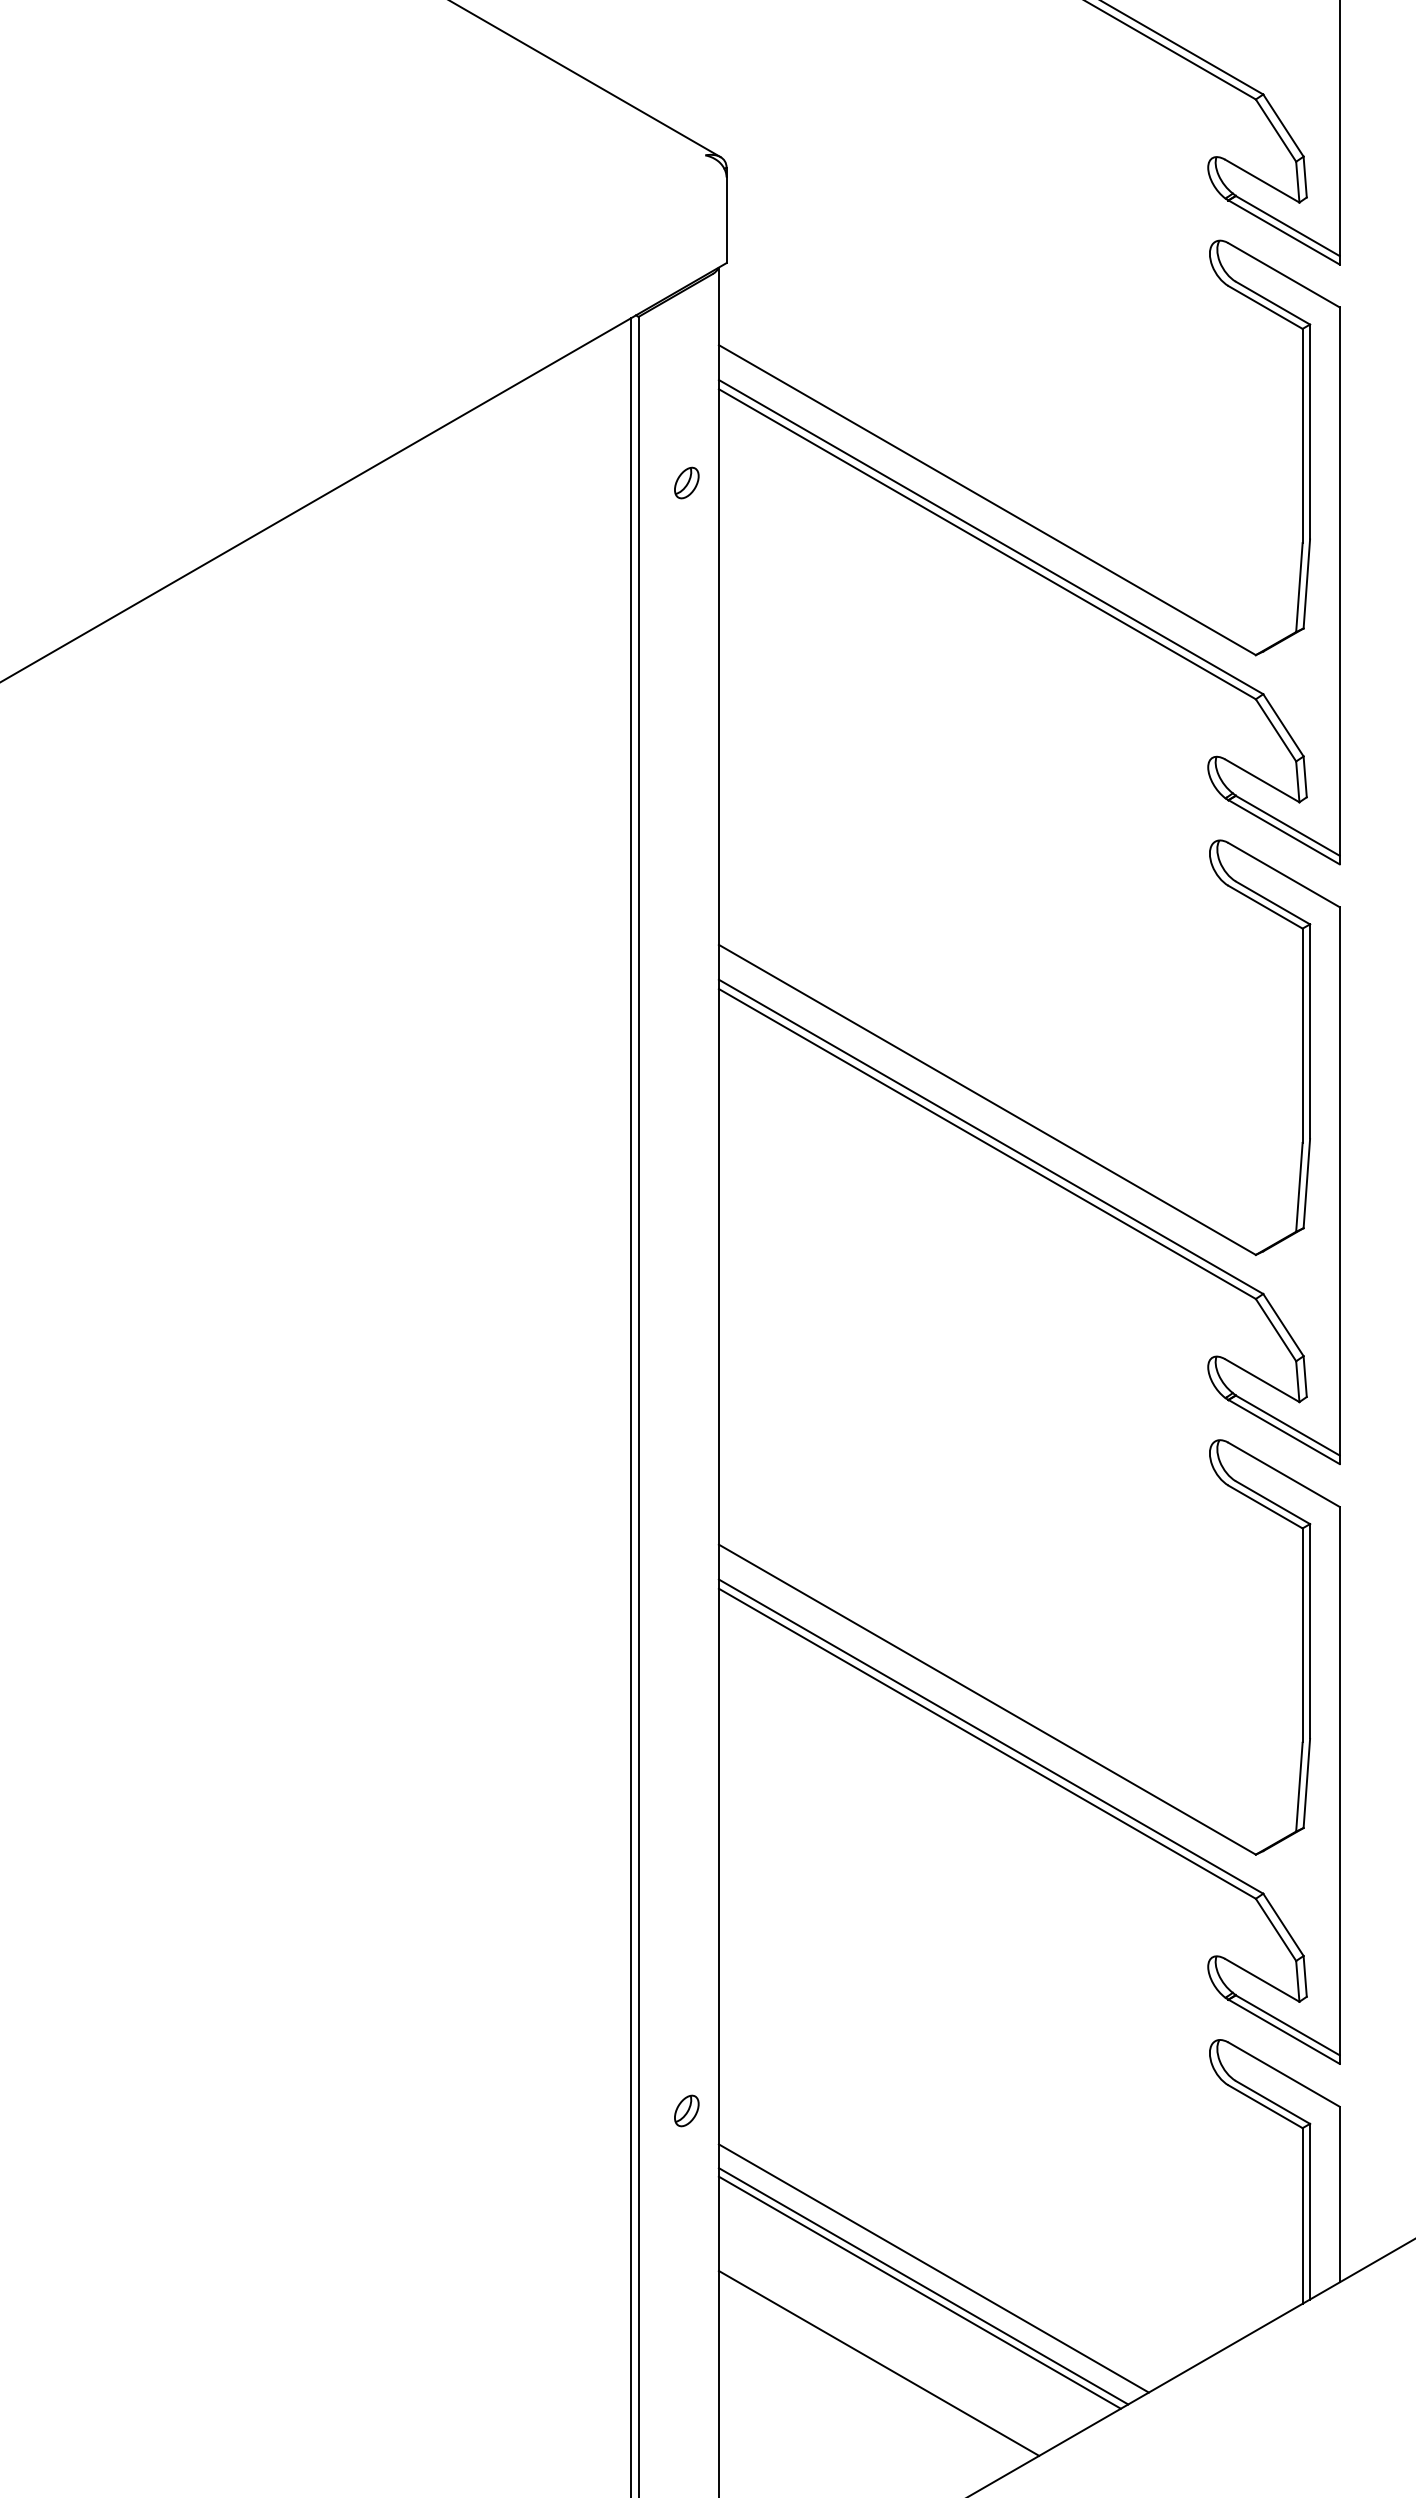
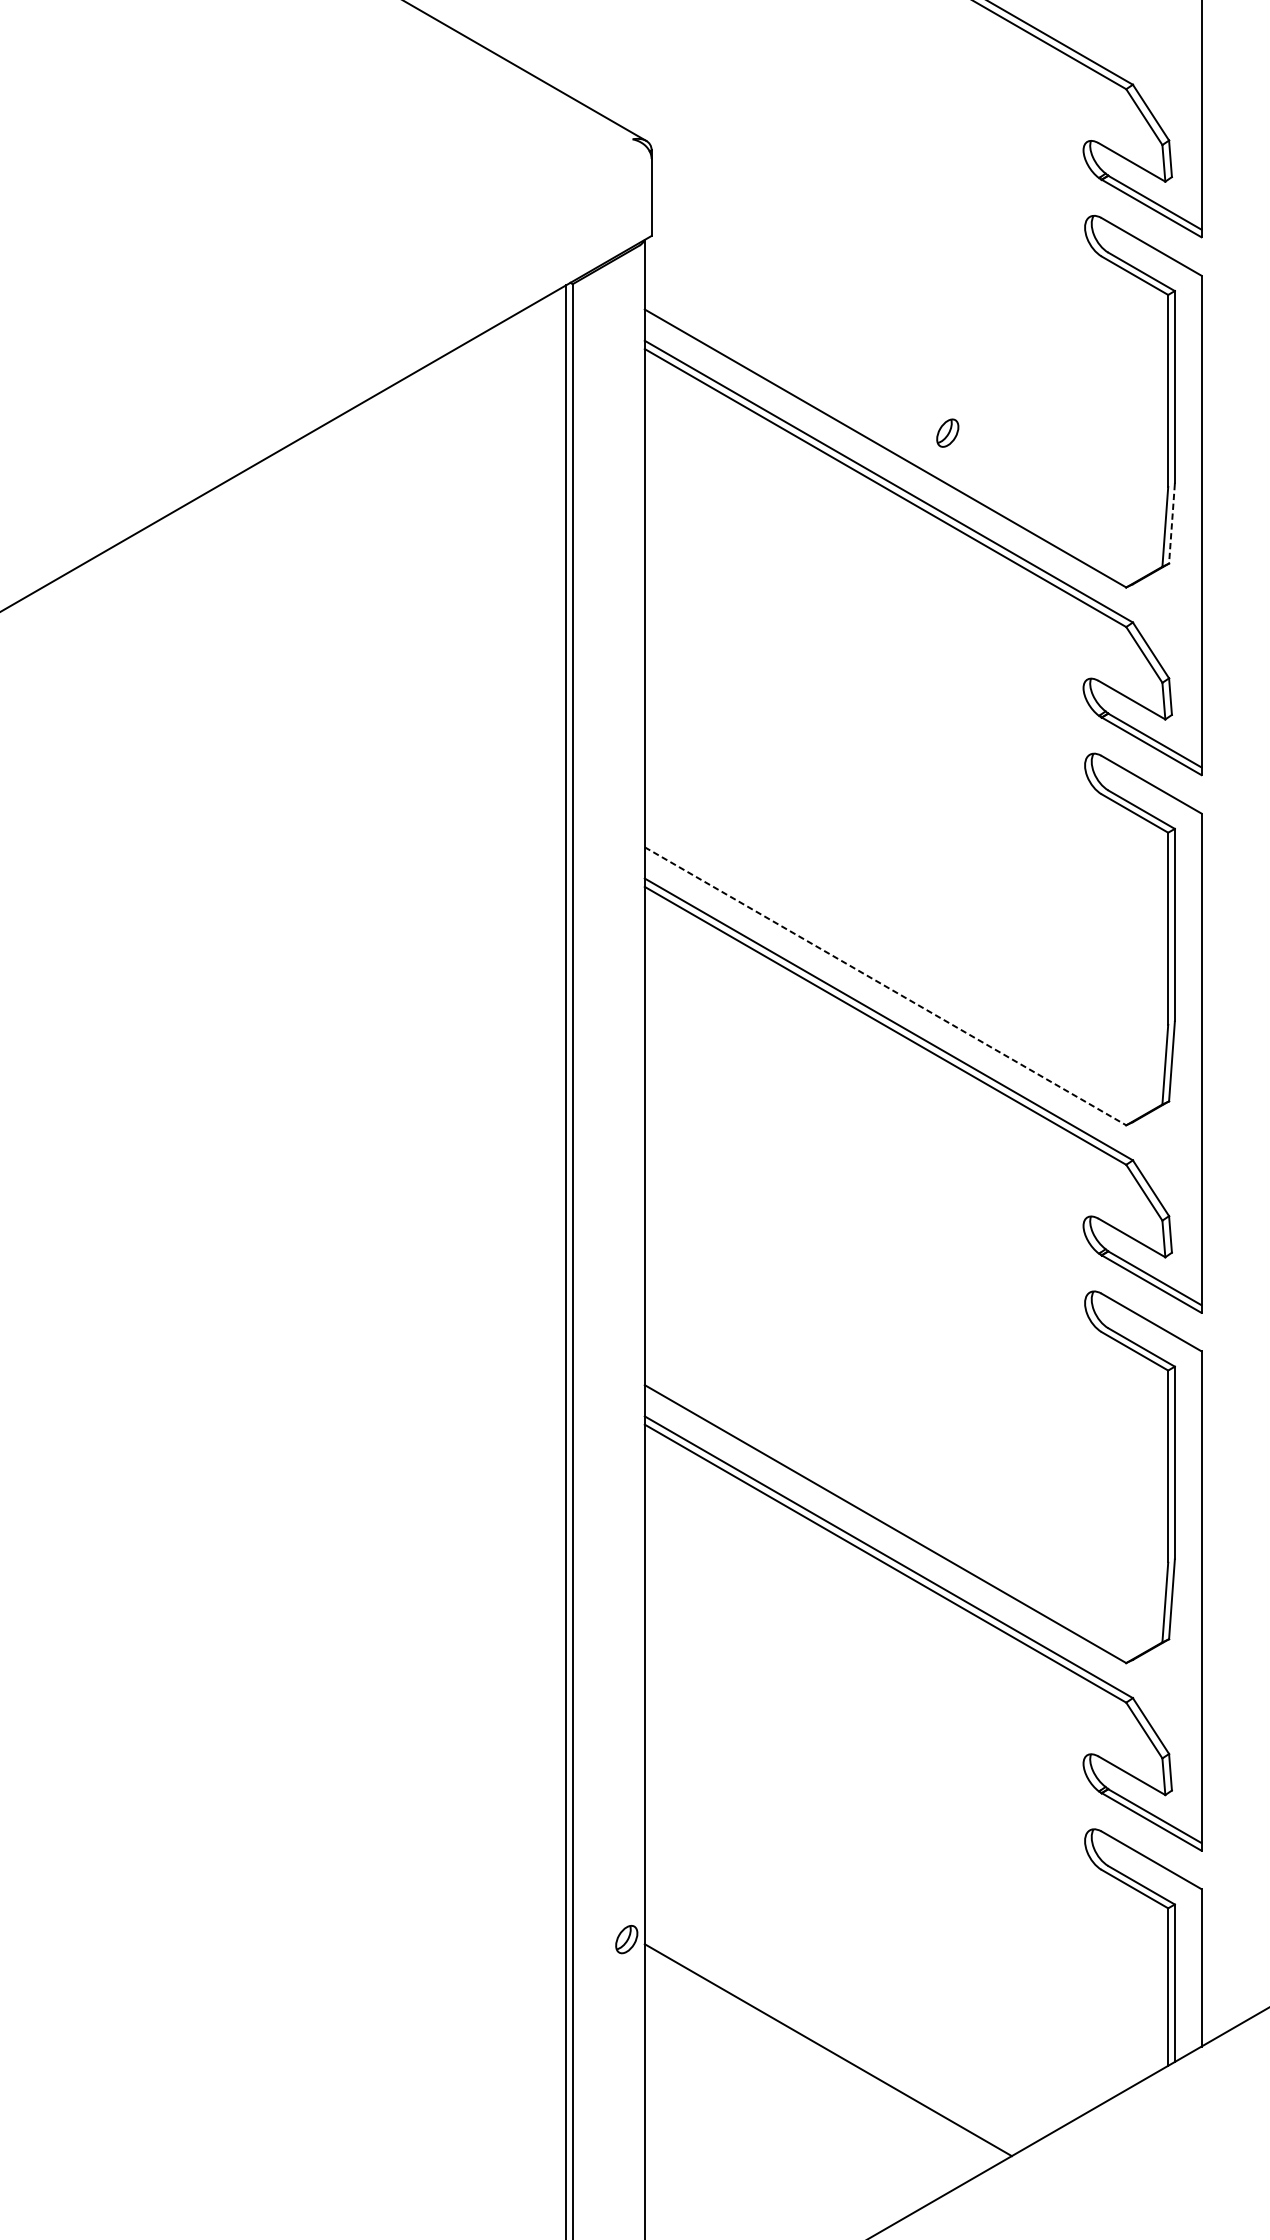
part: (686, 482) -> (947, 432), moved
line: (1306, 584) -> (1171, 524), solid -> dashed
line: (987, 1100) -> (885, 986), solid -> dashed
part: (686, 2110) -> (626, 1939), moved
line: (933, 2268) -> (837, 2034), removed
line: (919, 2292) -> (824, 2055), removed
line: (878, 2362) -> (787, 2118), removed

